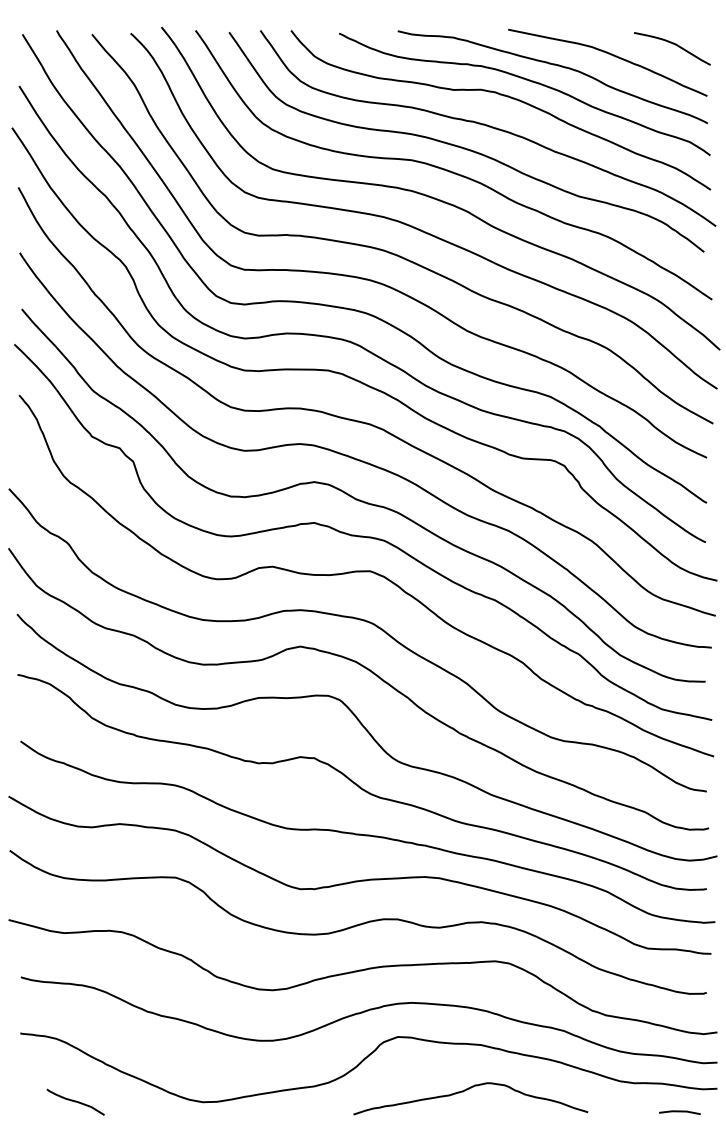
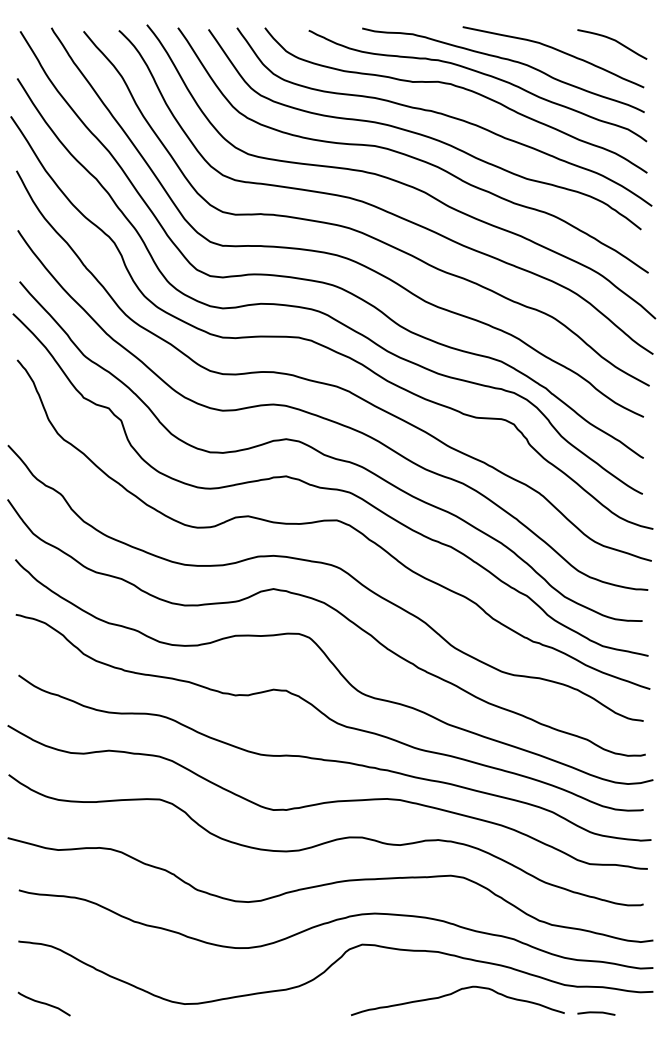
curve: (467, 1090) -> (454, 993), moved
curve: (75, 1101) -> (44, 1003), moved
line: (679, 1112) -> (596, 1013), moved

